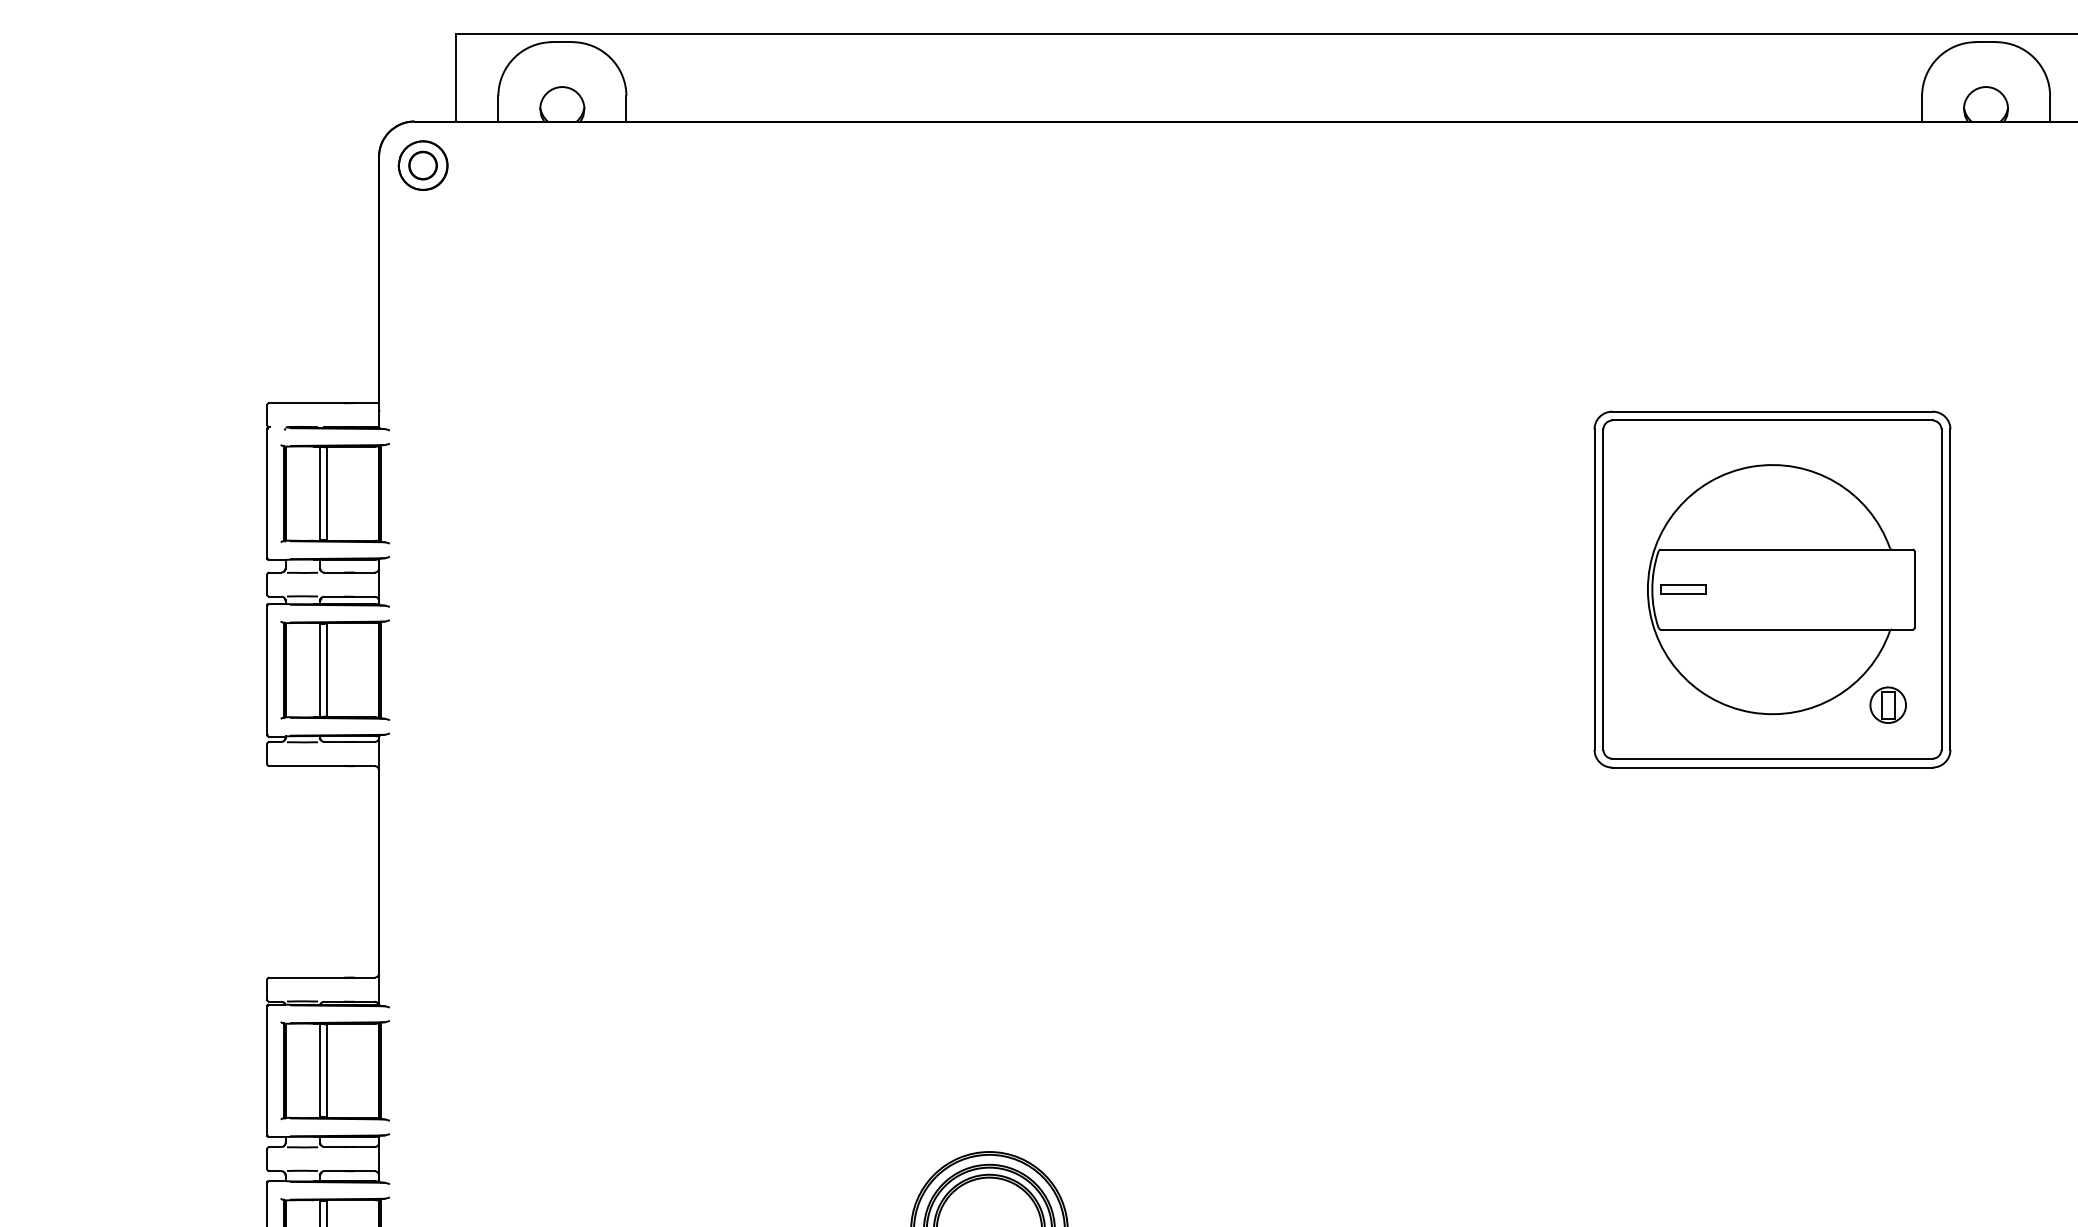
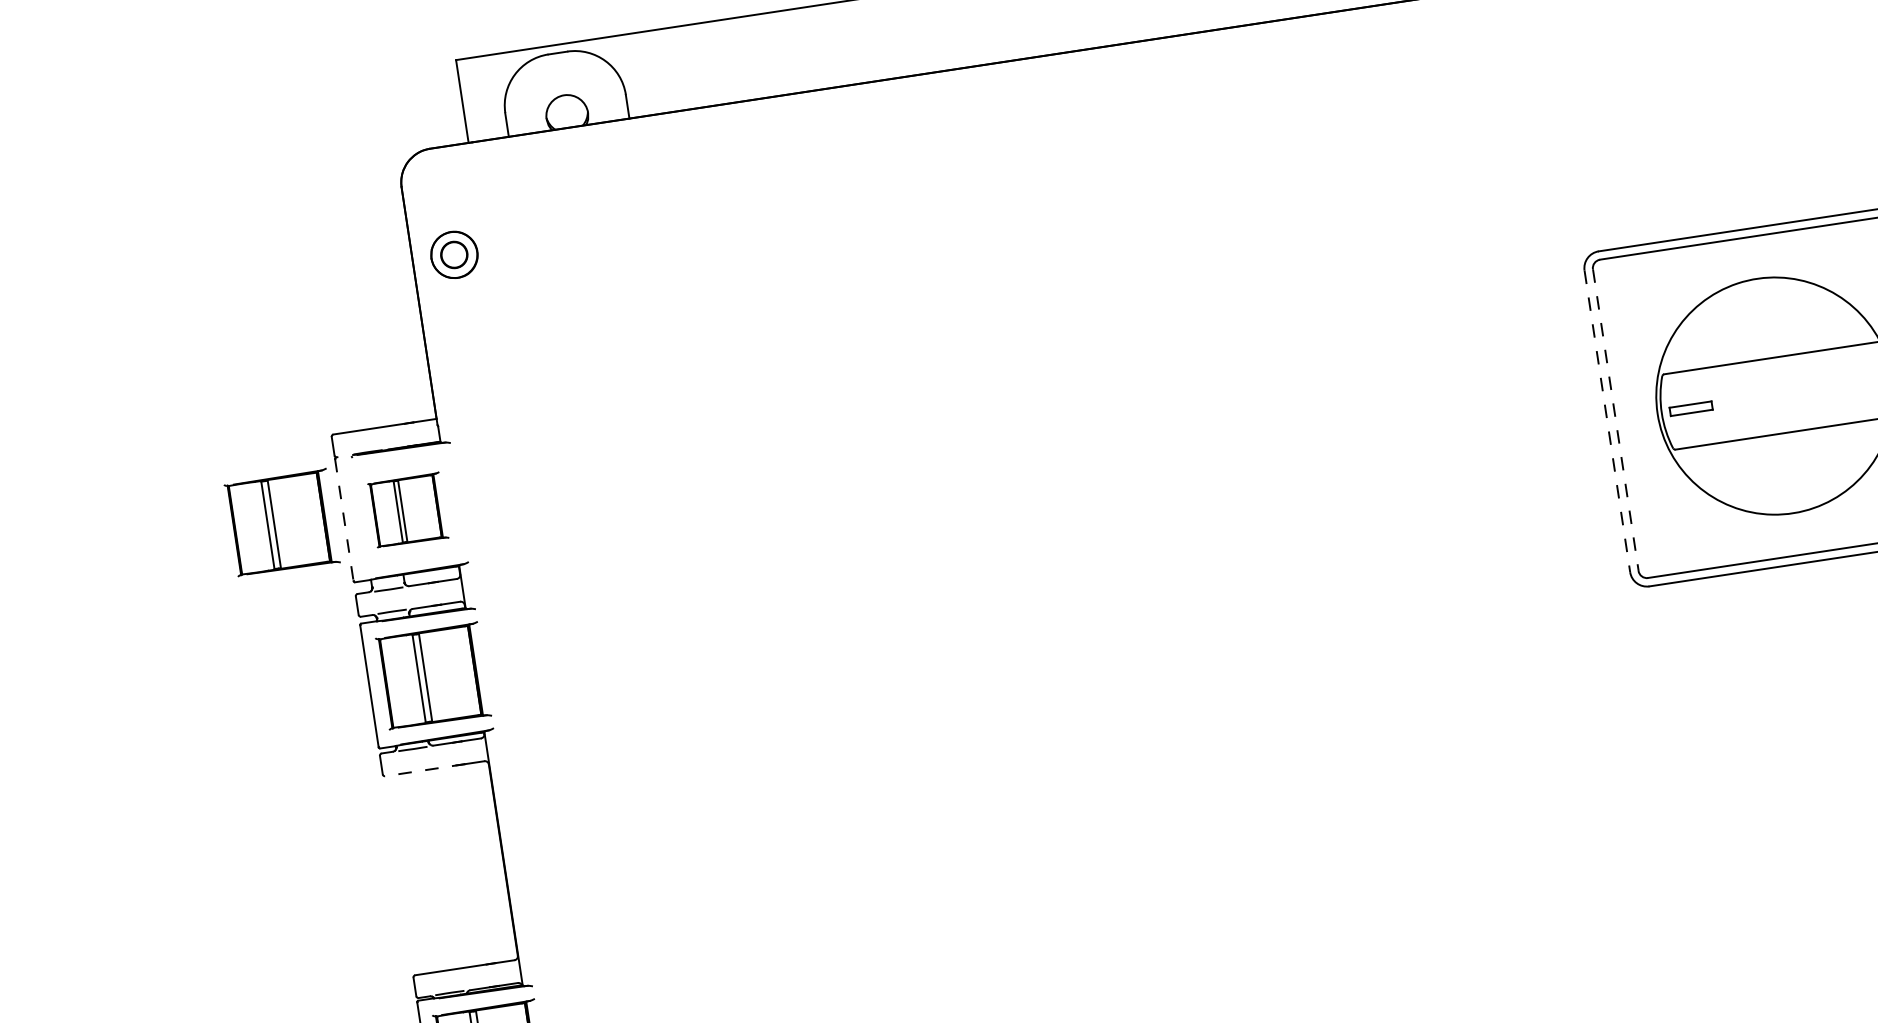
part: (422, 165) -> (453, 254), moved
part: (201, 486) -> (281, 522), added
line: (267, 493) -> (344, 519), solid -> dashed
part: (334, 493) -> (407, 510), size x0.7
line: (1594, 590) -> (1607, 422), solid -> dashed
line: (1603, 590) -> (1615, 420), solid -> dashed
line: (311, 766) -> (424, 770), solid -> dashed

